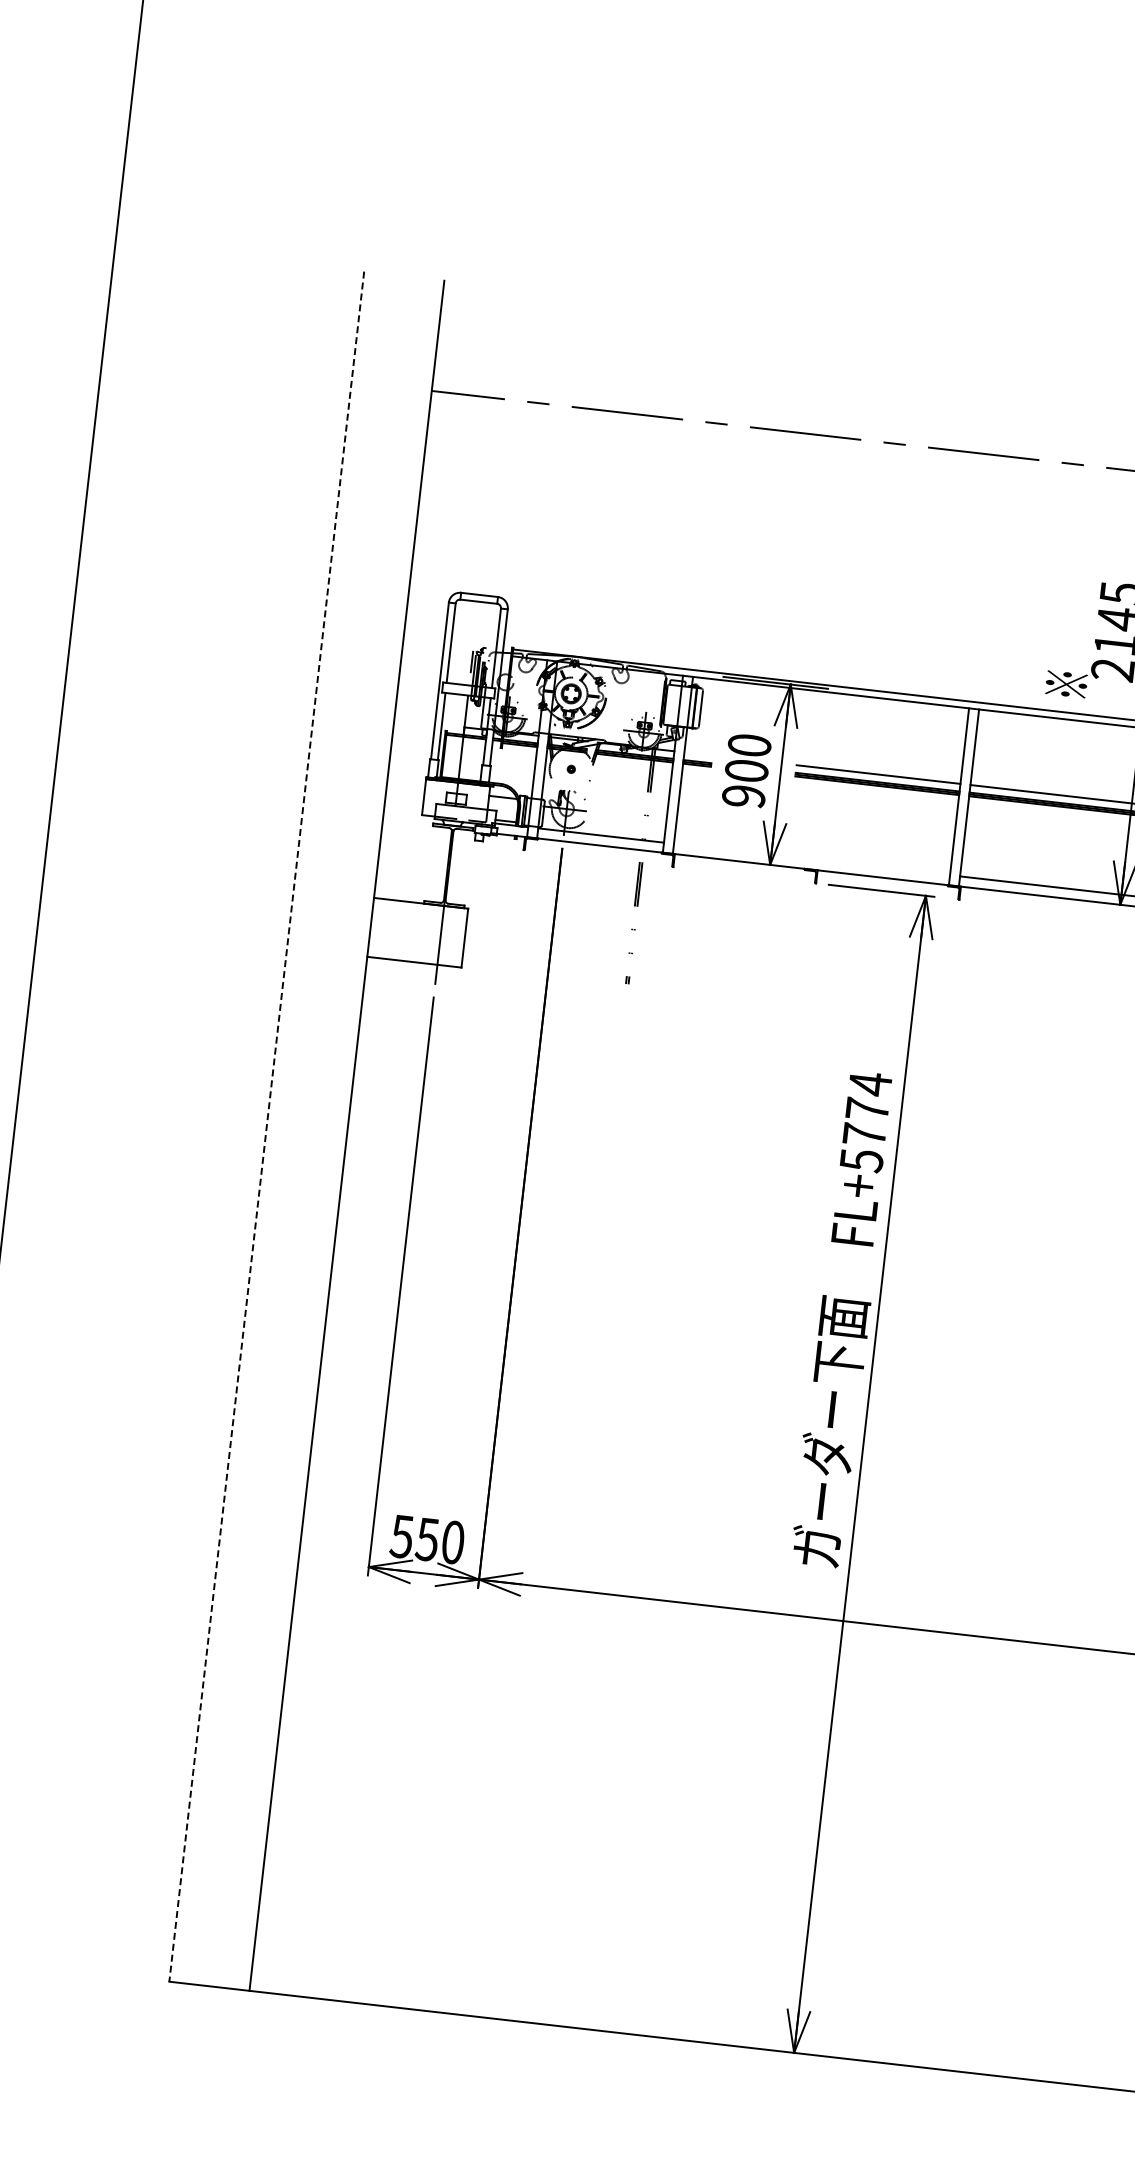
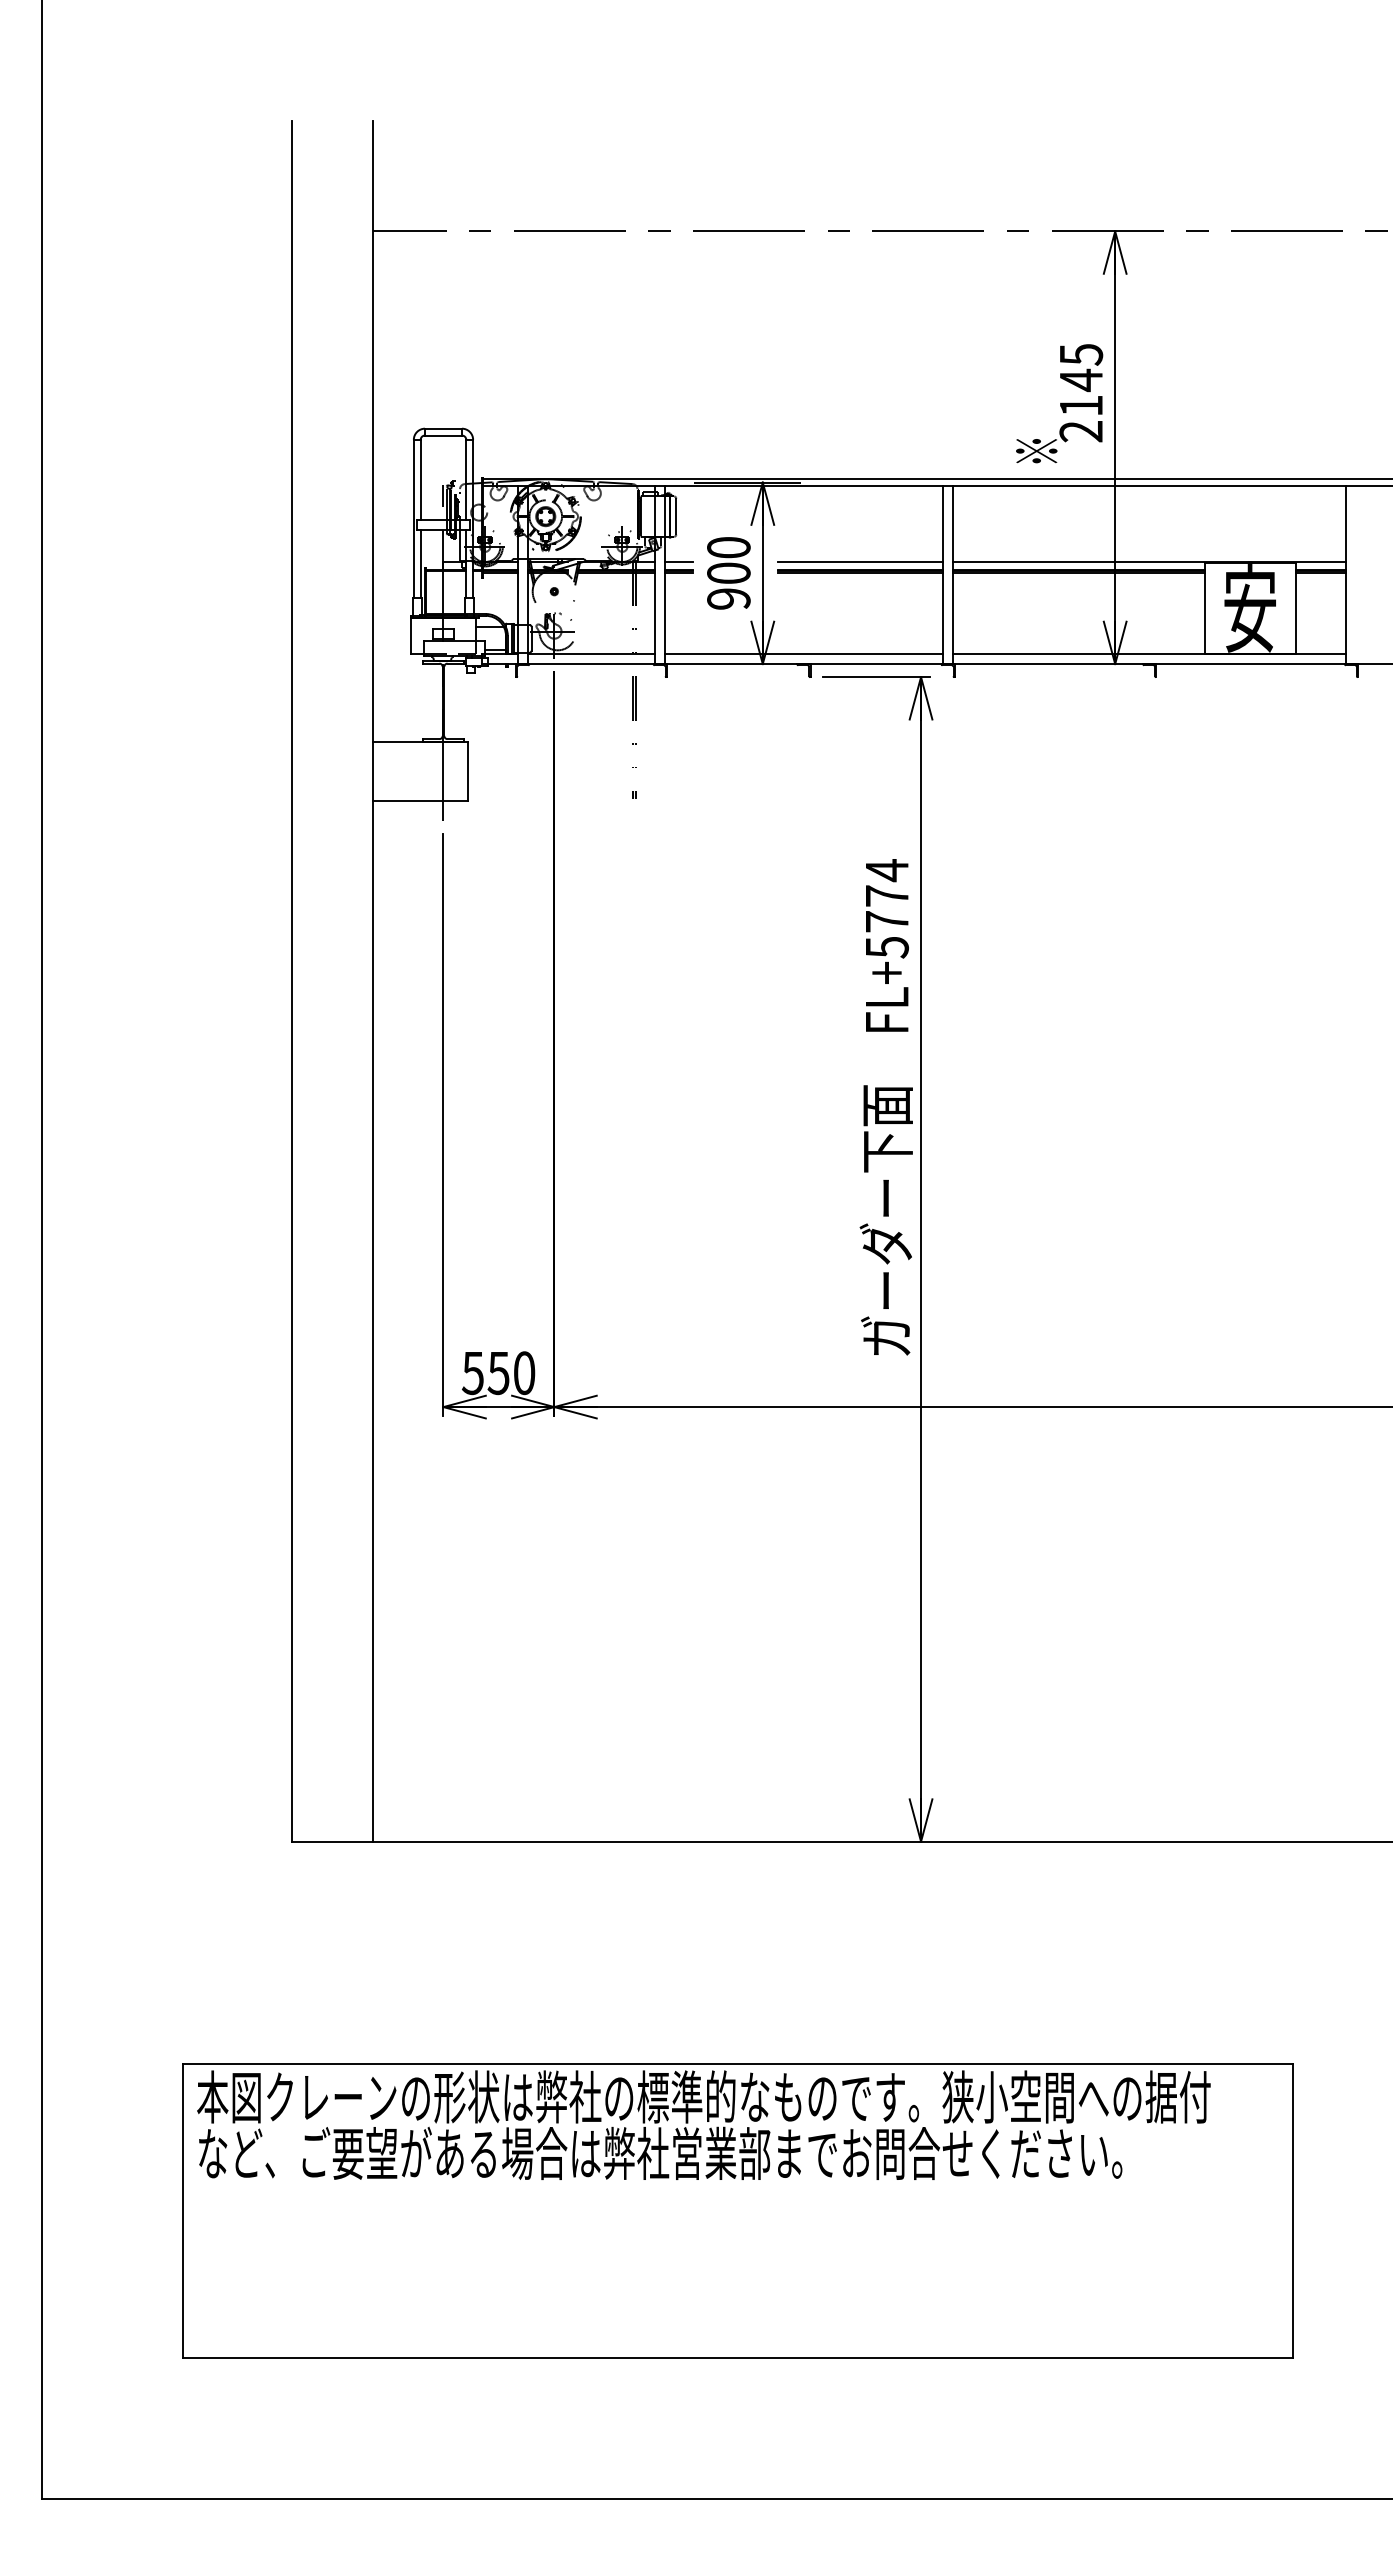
line: (697, 754) -> (678, 562), added
line: (811, 859) -> (803, 653), added
line: (267, 1127) -> (292, 981), dashed -> solid

